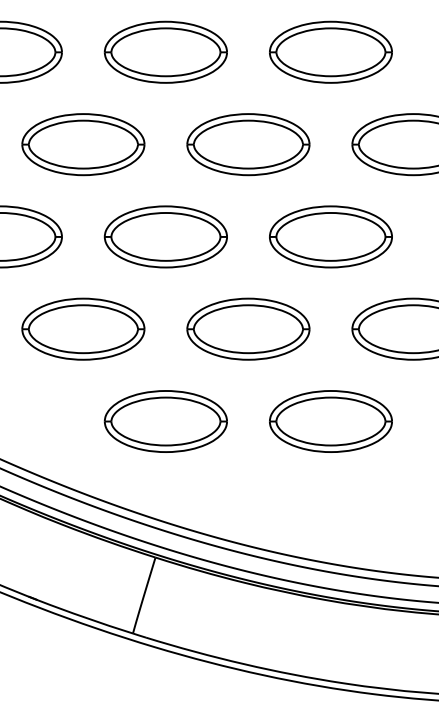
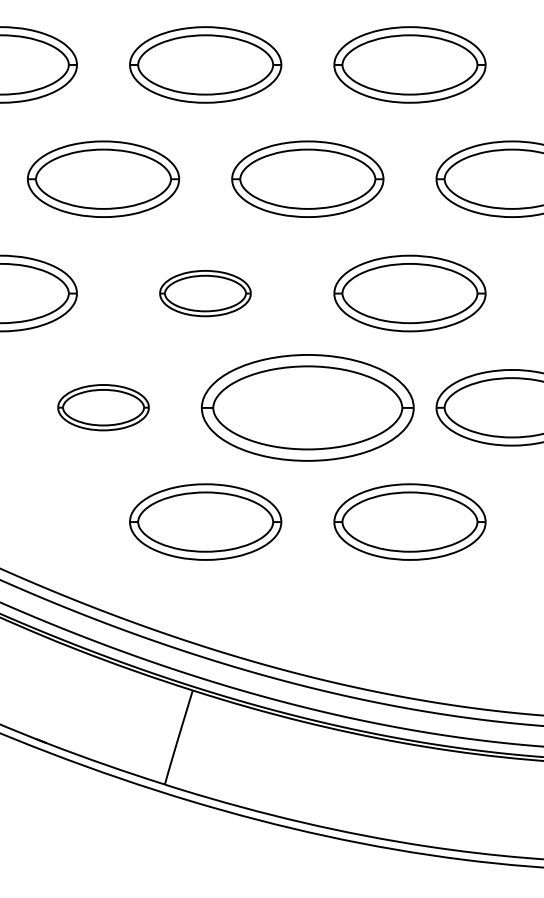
part: (165, 236) -> (205, 292), size x0.6
part: (83, 328) -> (103, 406), size x0.6
part: (248, 328) -> (307, 406), size x1.4

